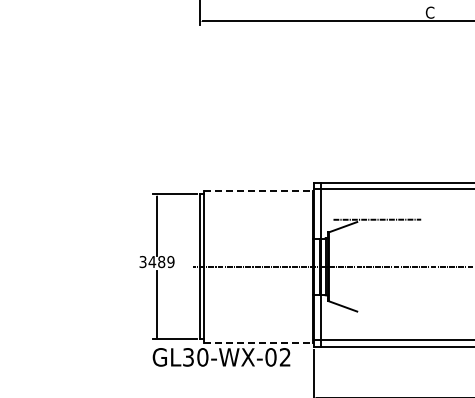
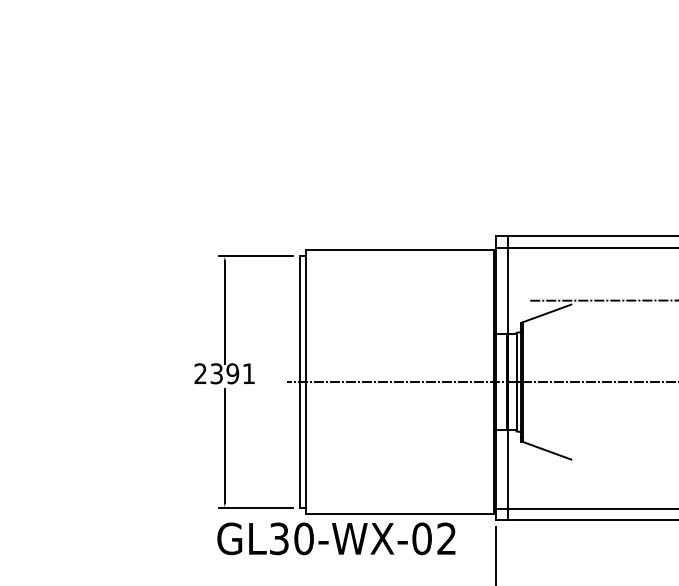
line: (258, 190) -> (400, 250), dashed -> solid
text: (156, 262) -> (223, 374), 3489 -> 2391
line: (258, 343) -> (400, 514), dashed -> solid

